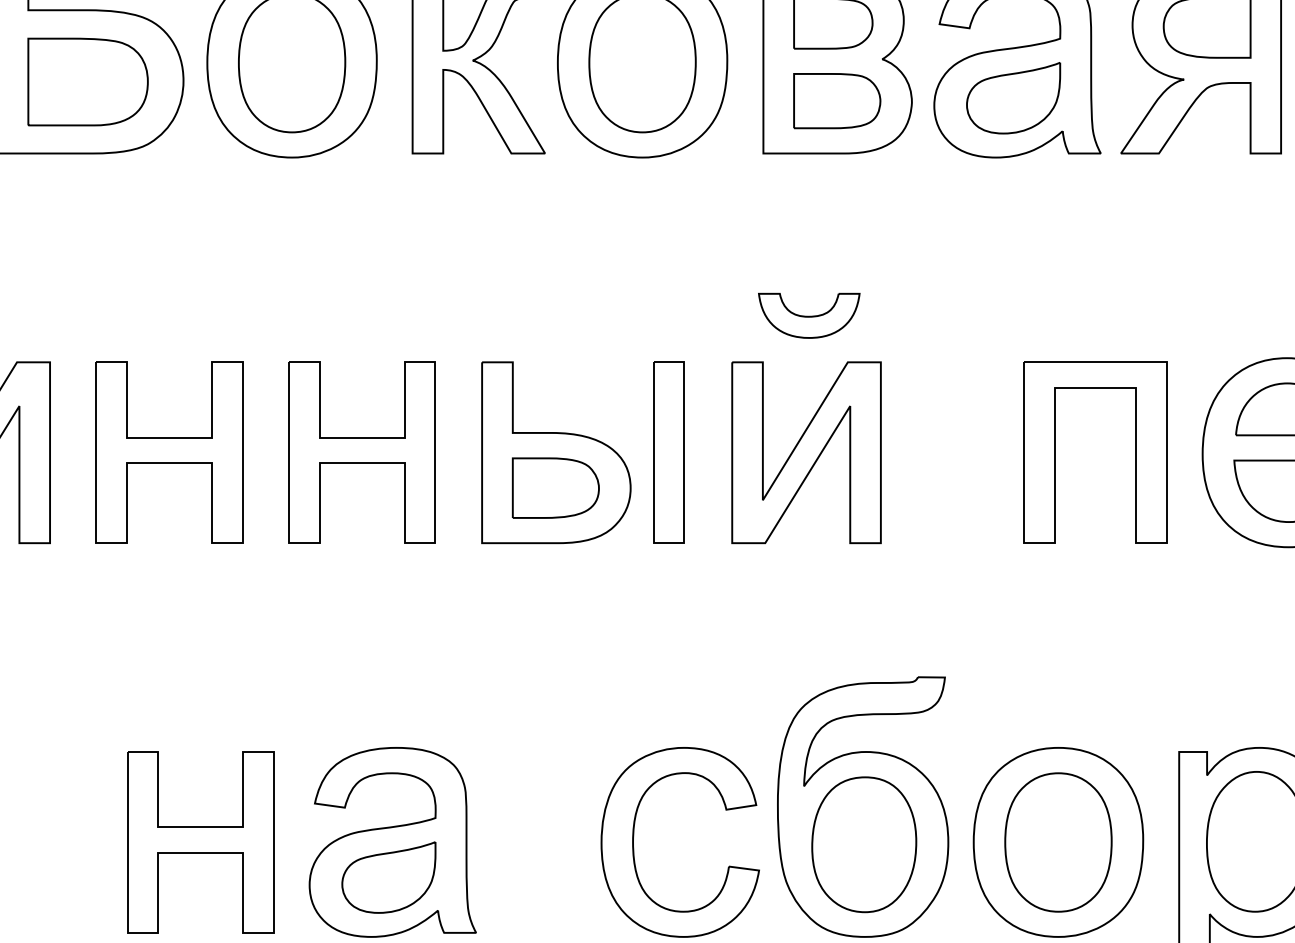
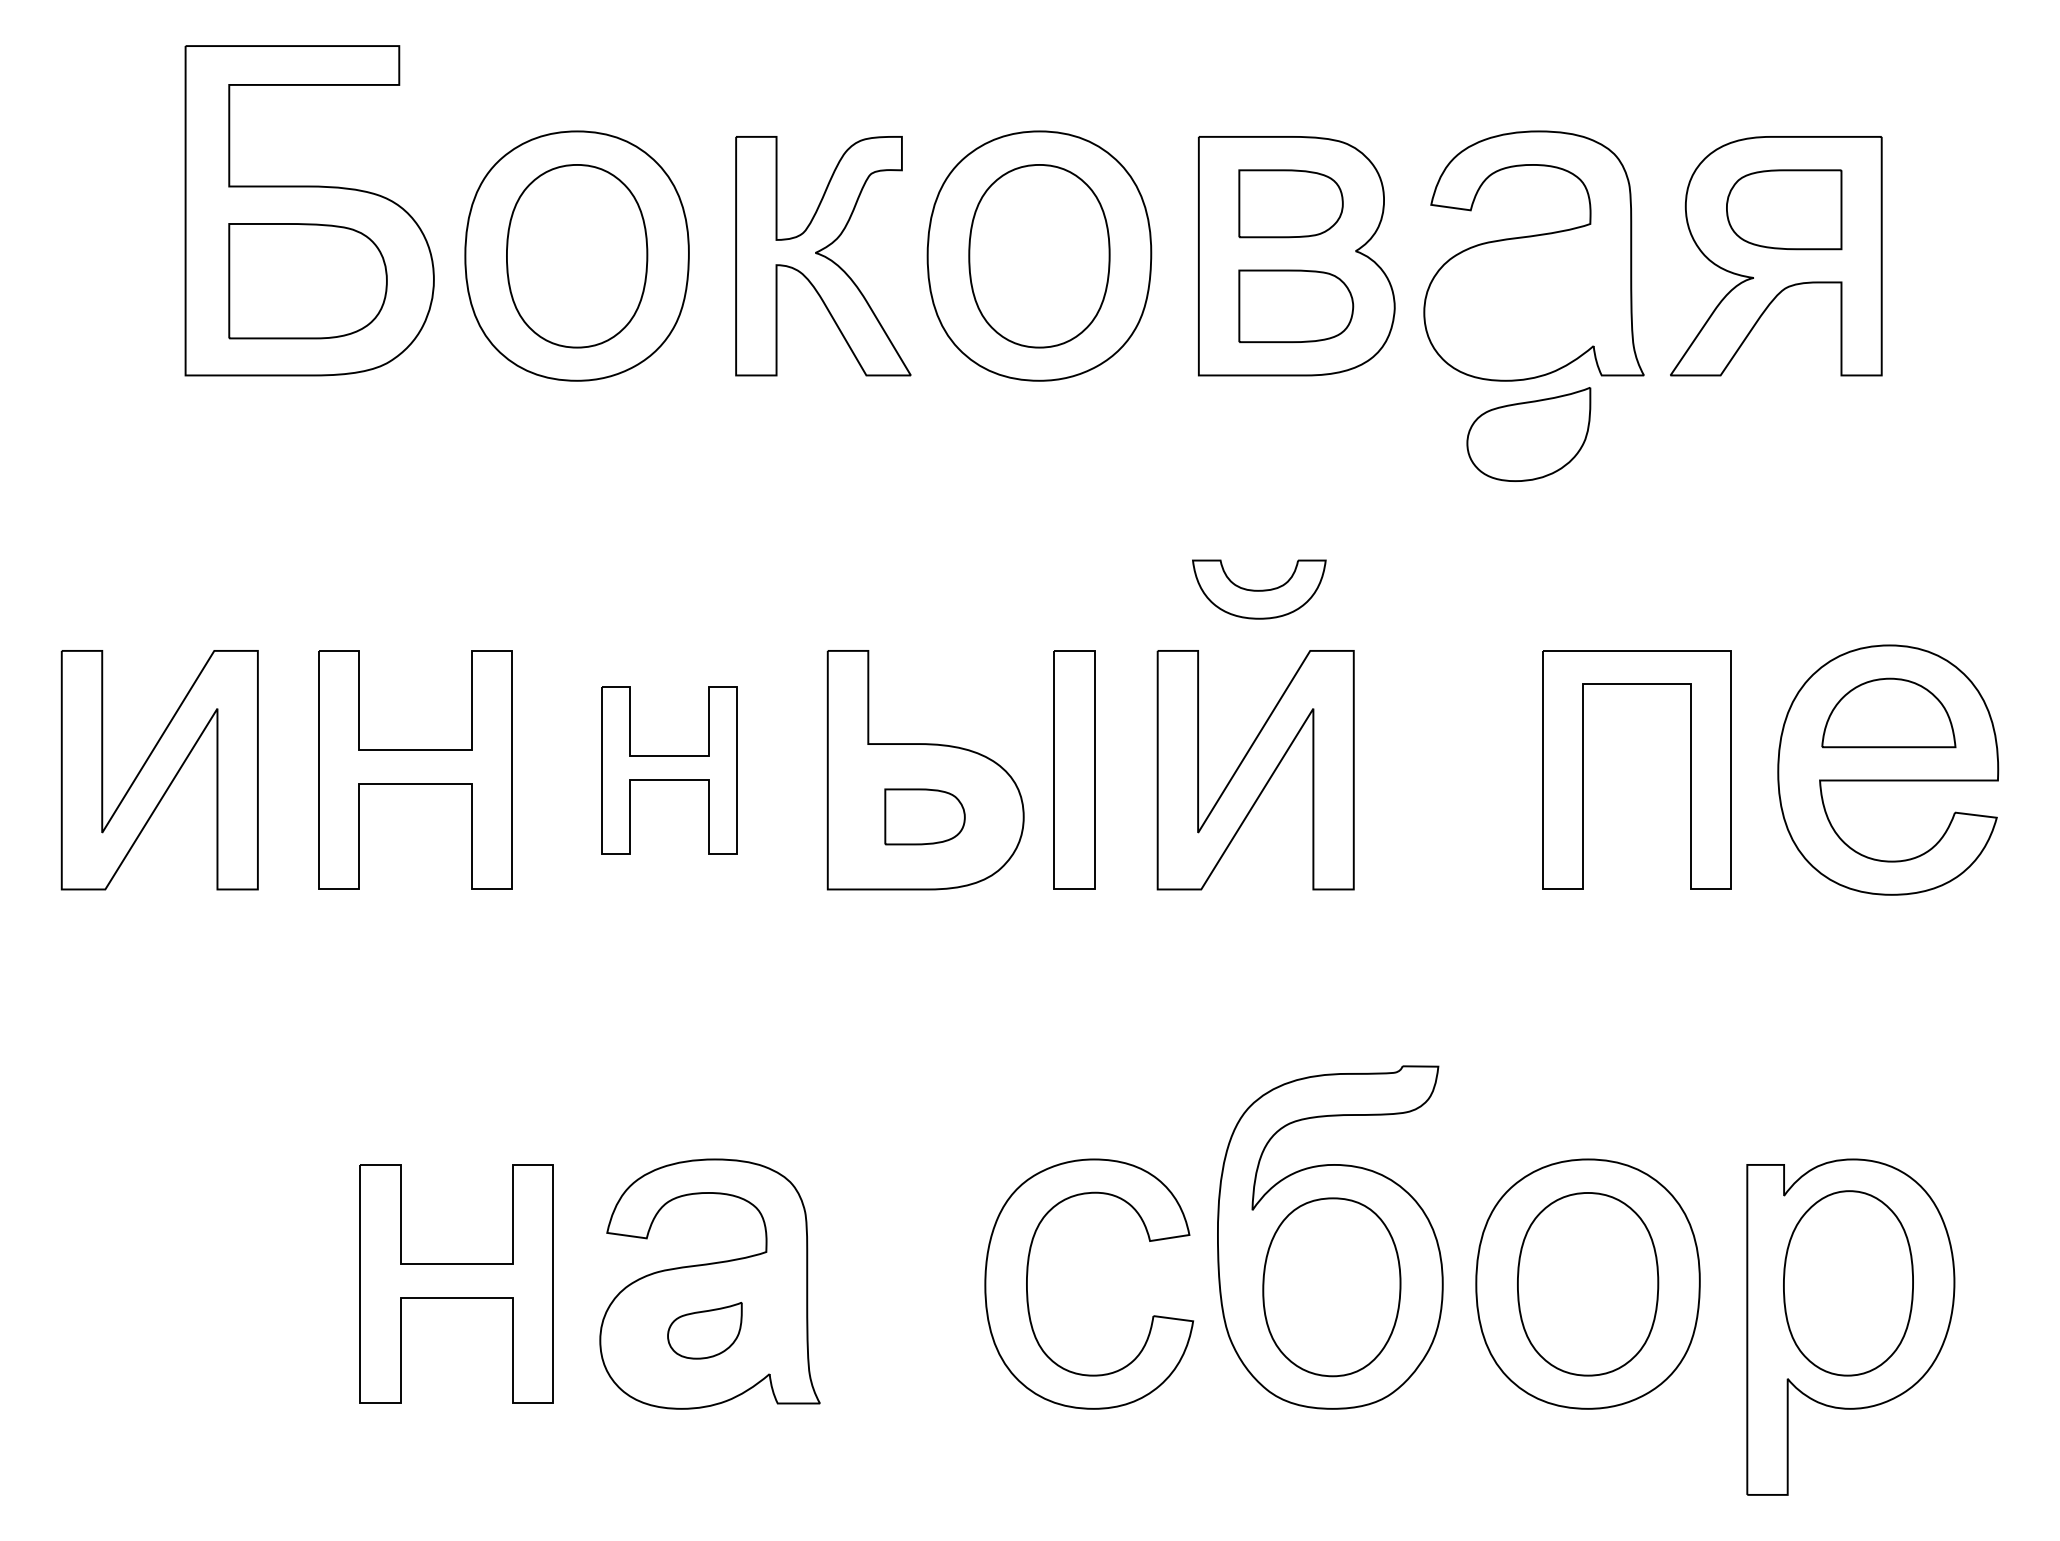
part: (1013, 98) -> (1528, 434), moved
part: (362, 452) -> (669, 769), size x0.7
part: (555, 487) -> (924, 816), size x0.7
part: (388, 877) -> (704, 1330), size x0.6

